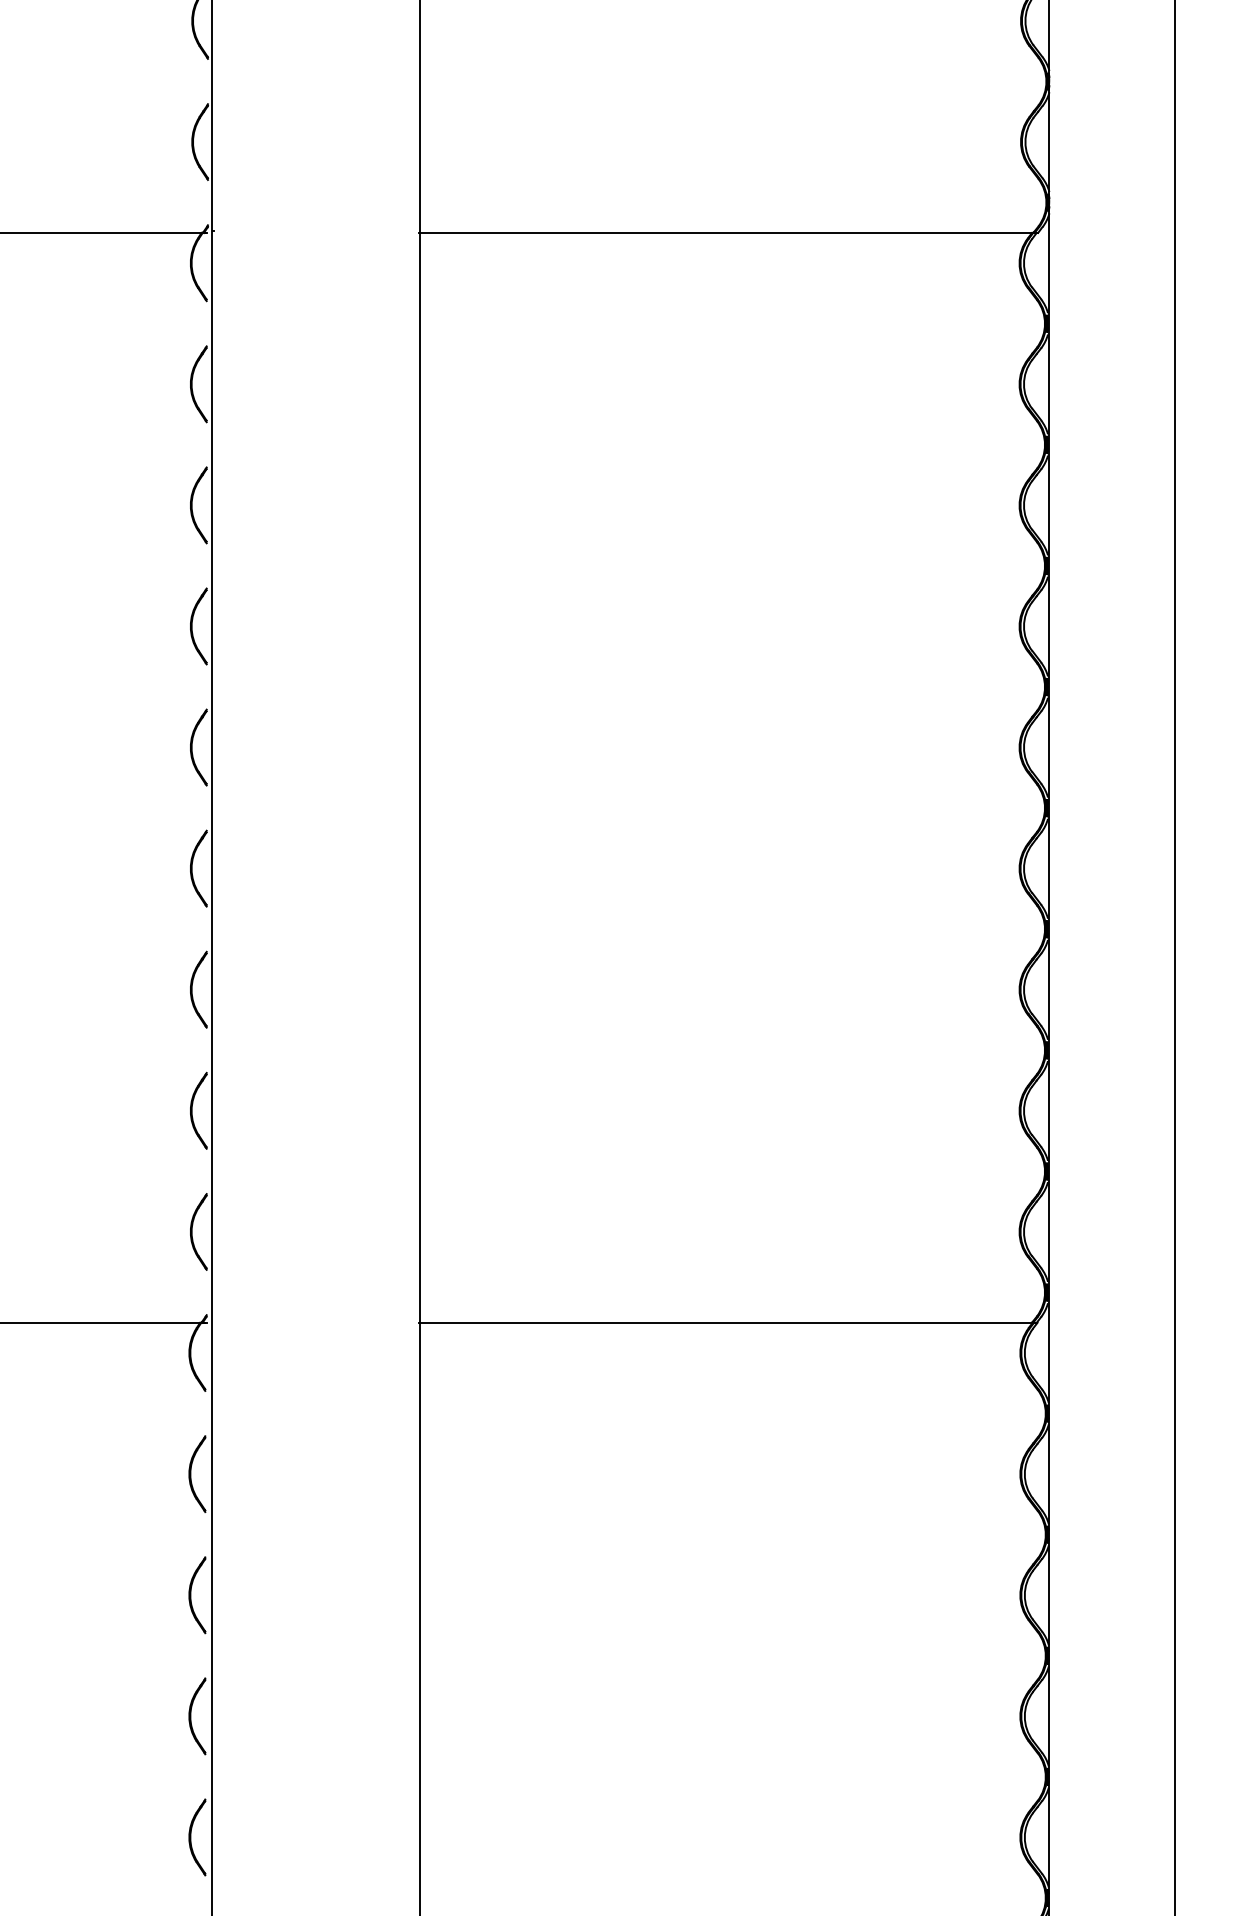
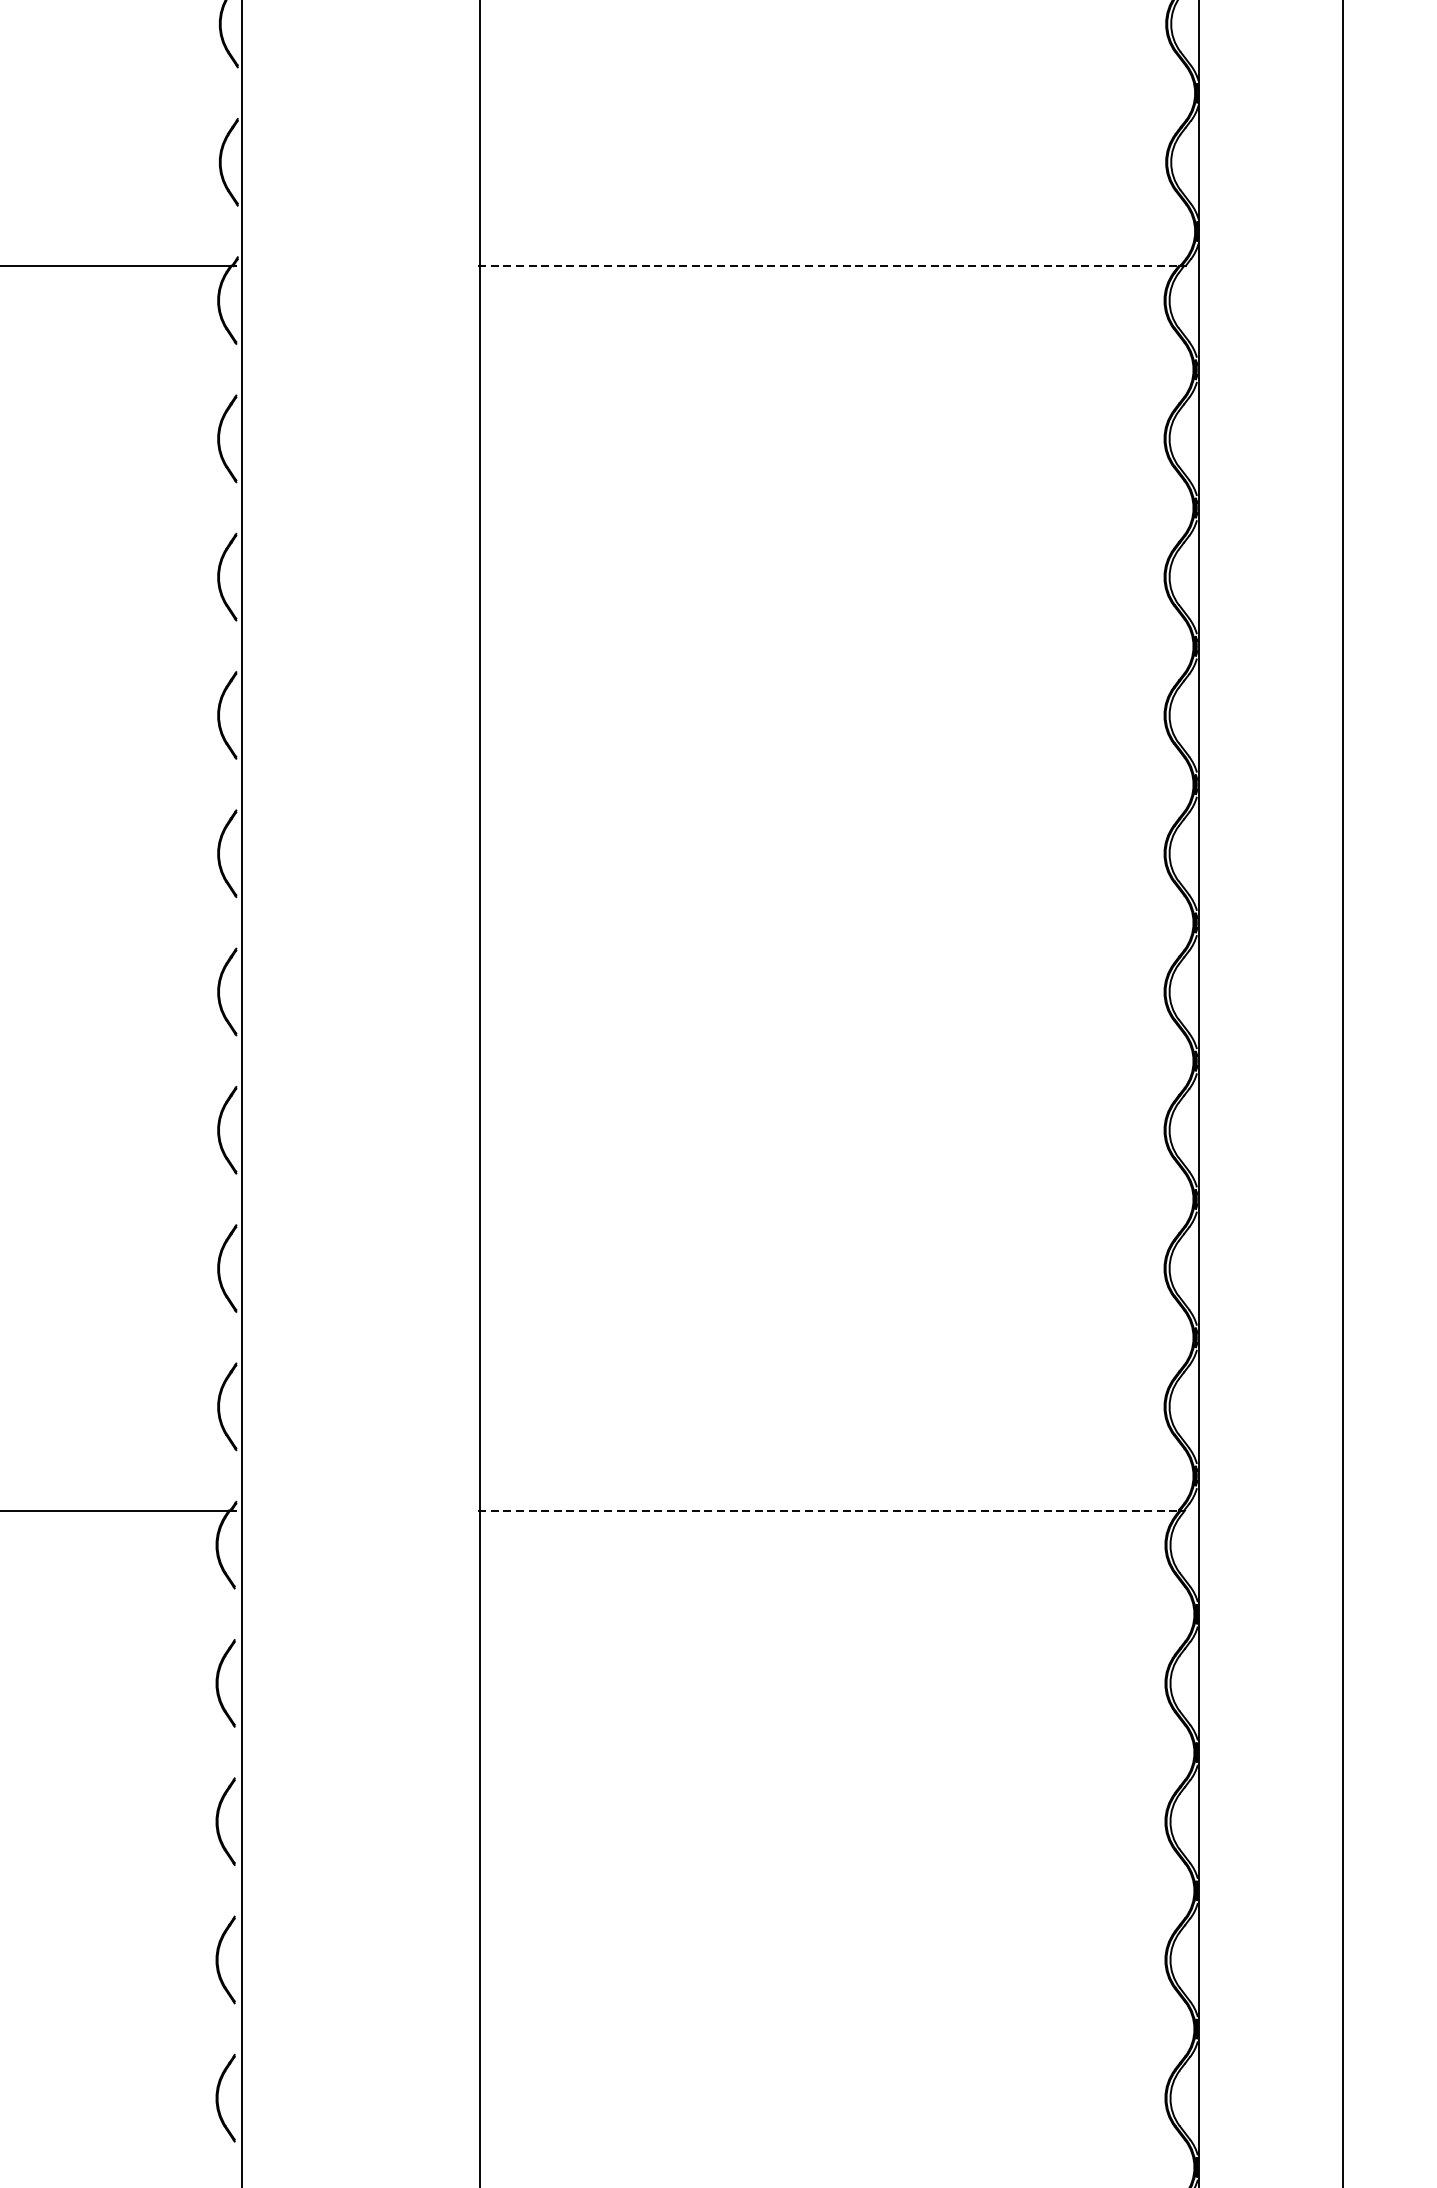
line: (726, 232) -> (829, 265), solid -> dashed
line: (726, 1322) -> (829, 1510), solid -> dashed

